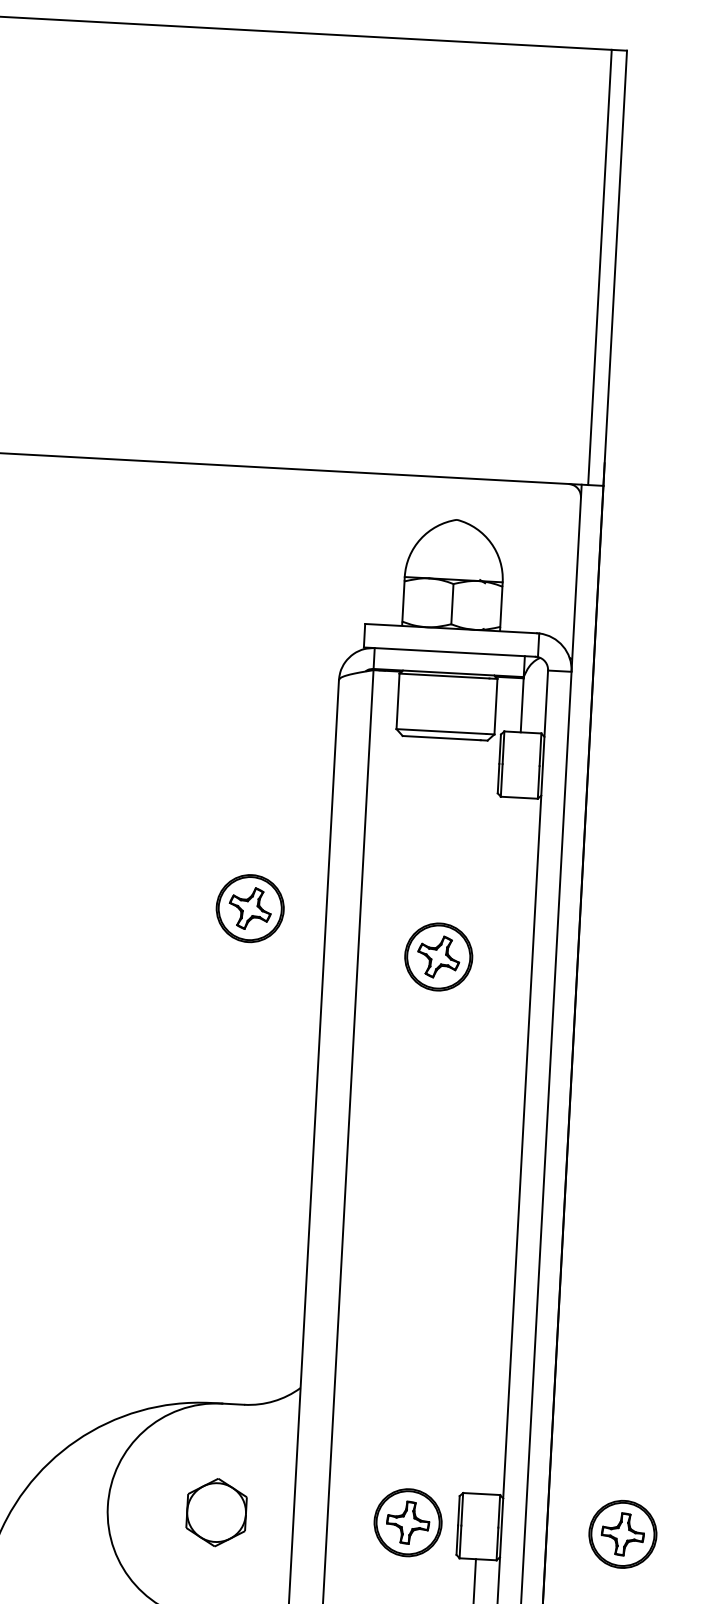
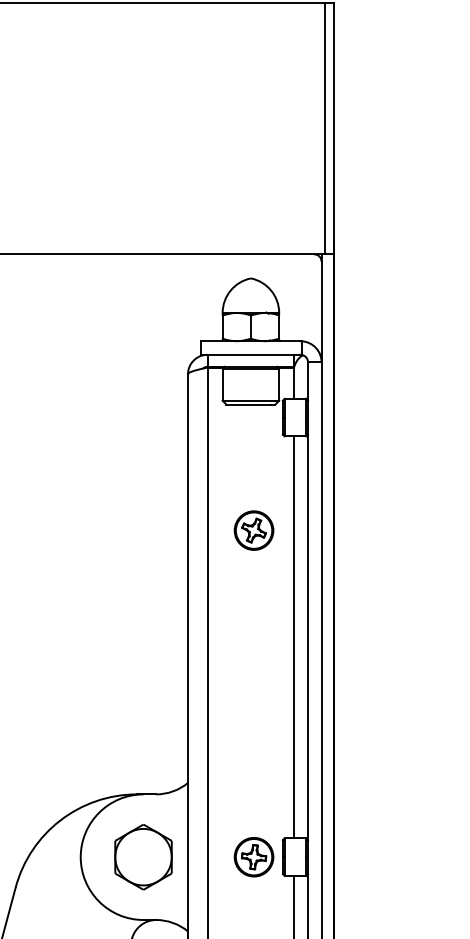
part: (249, 908) -> (143, 508), removed
line: (498, 1145) -> (294, 637), added
part: (216, 1512) -> (143, 857), size x1.67
part: (621, 1534) -> (377, 857), removed

